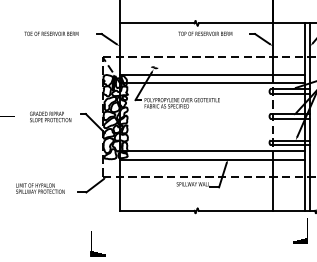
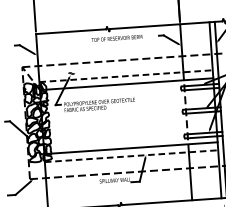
line: (212, 74) -> (126, 76), solid -> dashed
line: (212, 159) -> (131, 155), solid -> dashed

